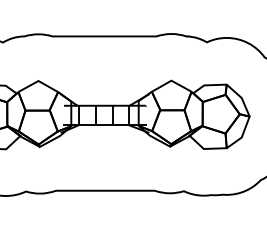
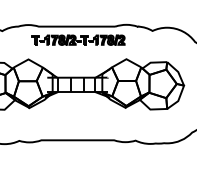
part: (105, 54) -> (77, 39), added

